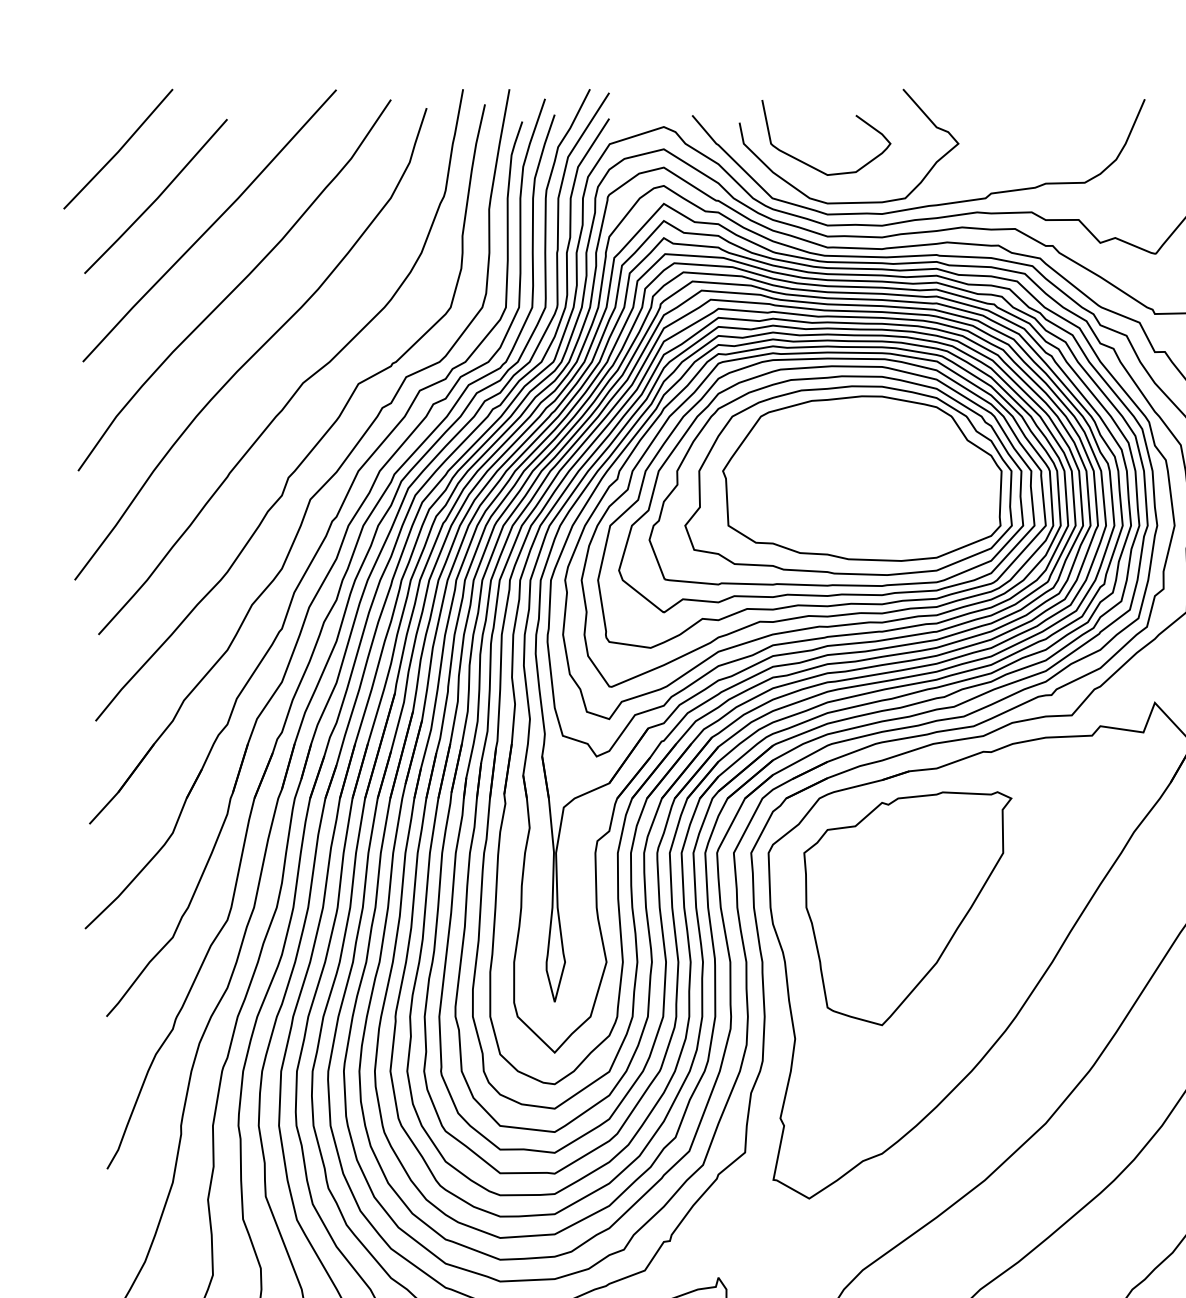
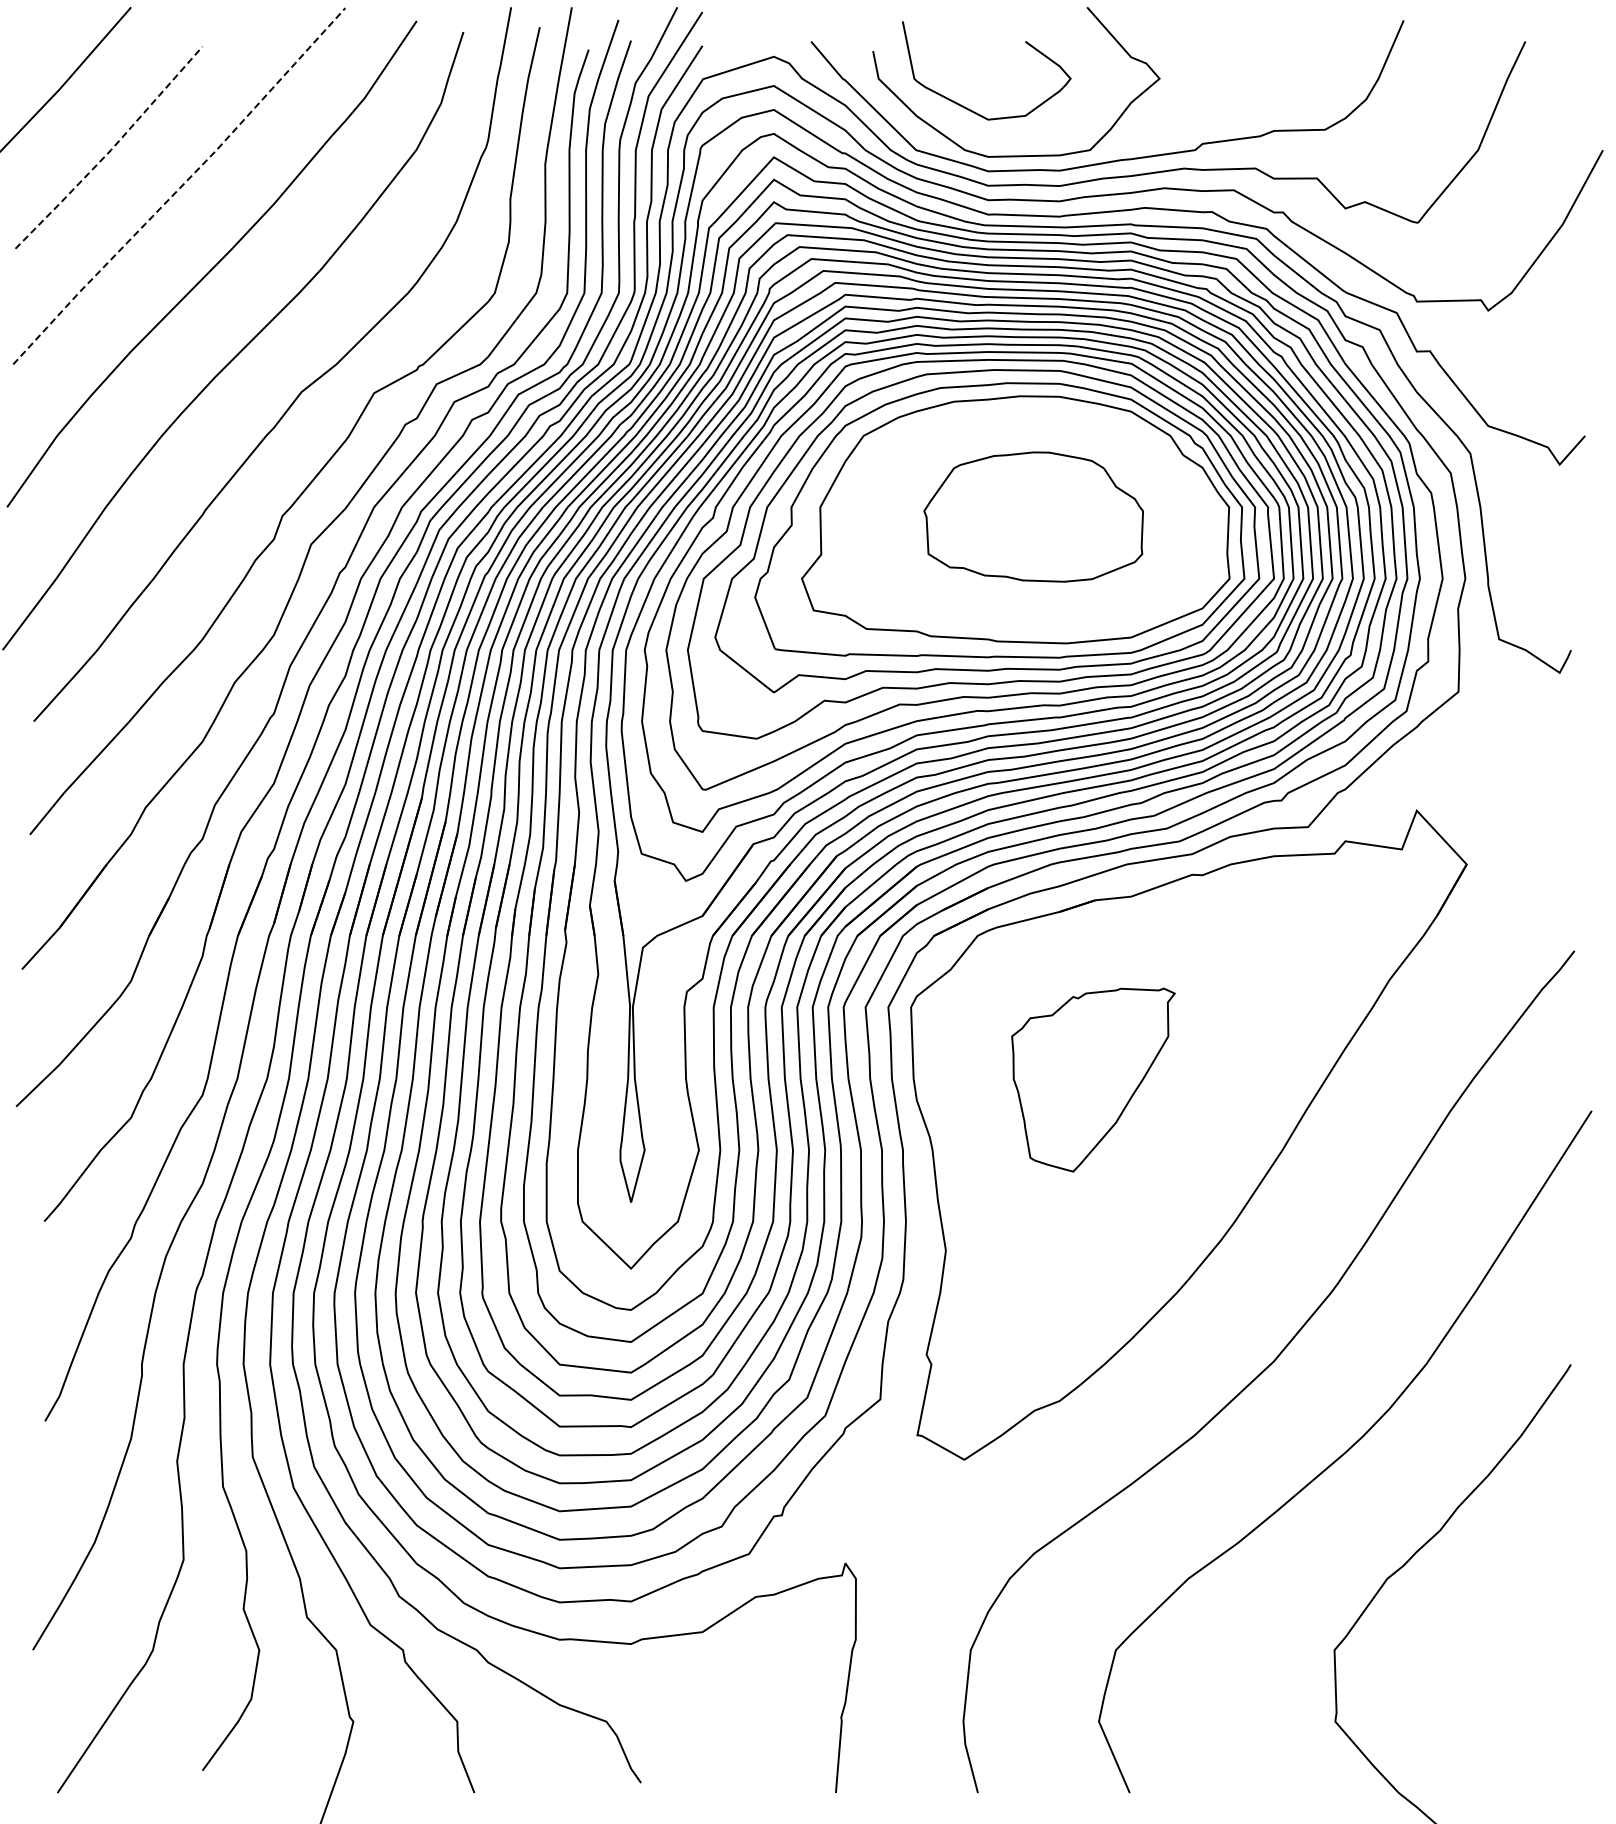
line: (157, 198) -> (111, 150), solid -> dashed
line: (210, 226) -> (180, 187), solid -> dashed
part: (862, 478) -> (1033, 516), size x0.6
part: (907, 908) -> (1093, 1079), size x0.6

